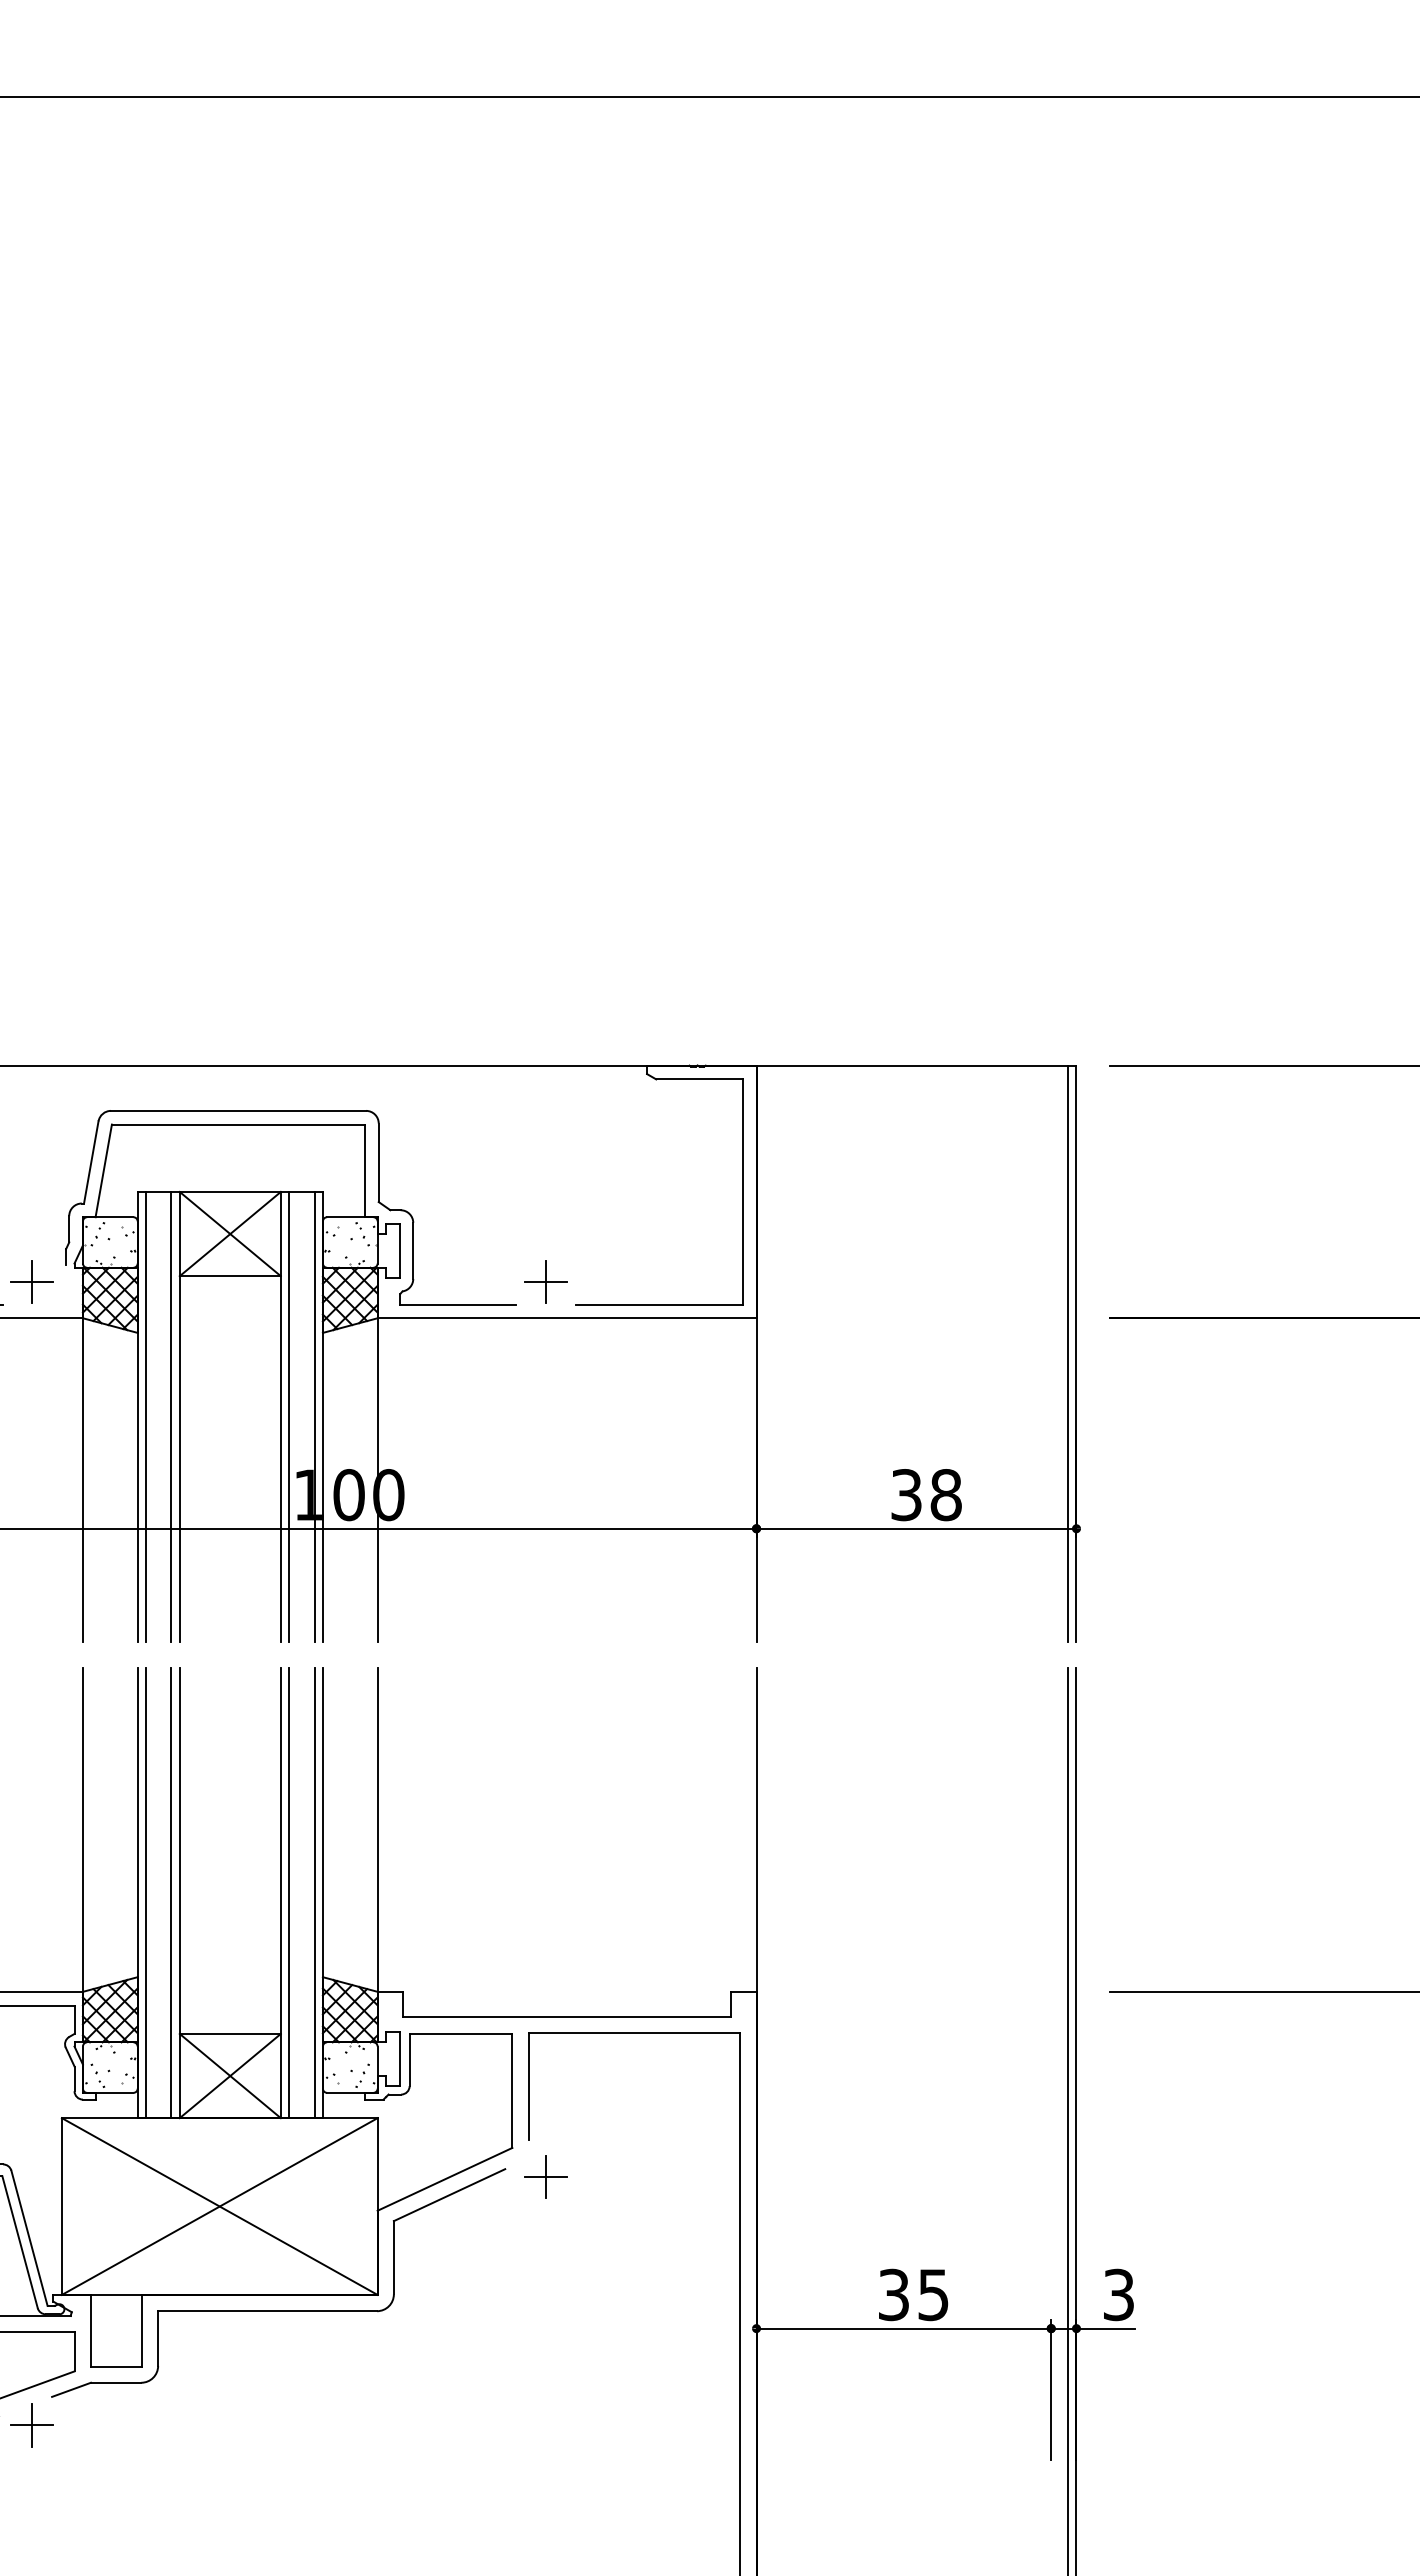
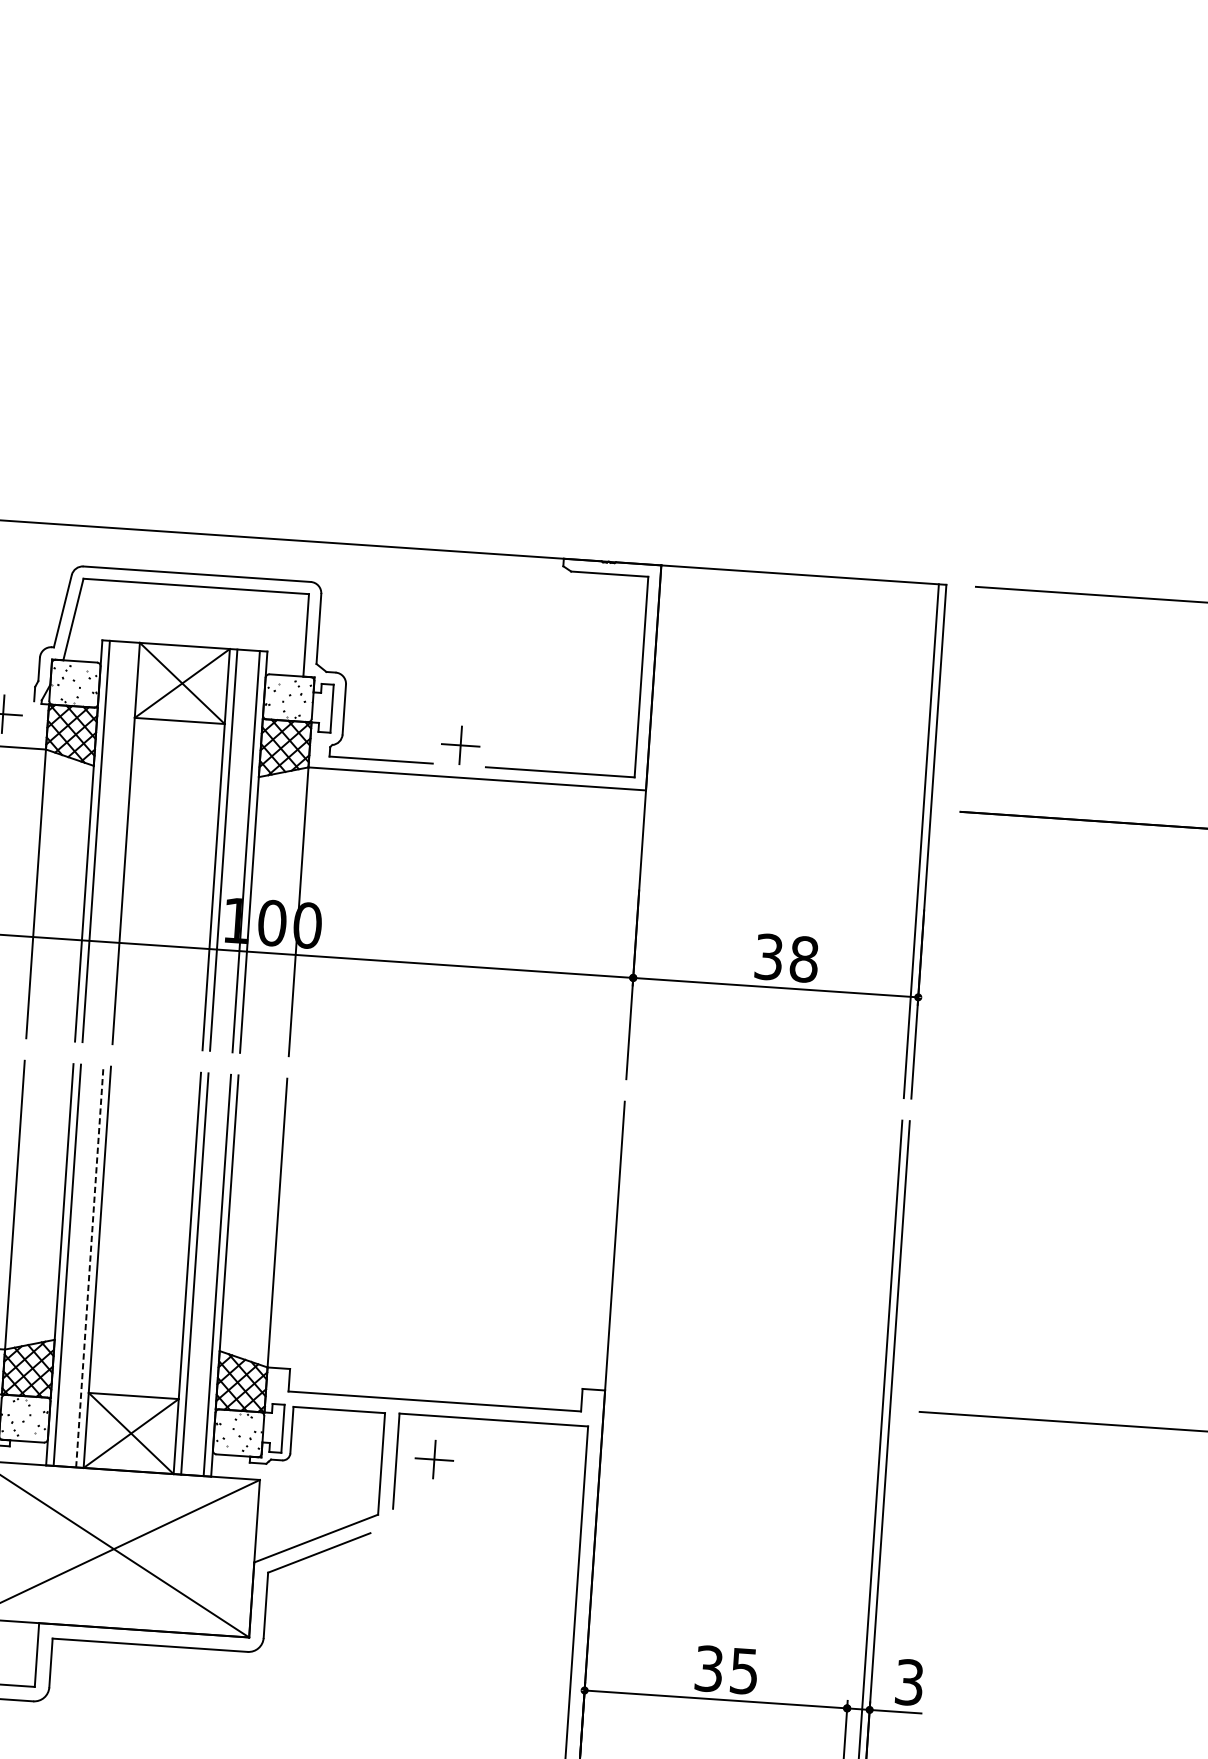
line: (171, 1416) -> (118, 842), removed
line: (171, 1892) -> (89, 1266), solid -> dashed
part: (545, 2176) -> (433, 1459), moved

